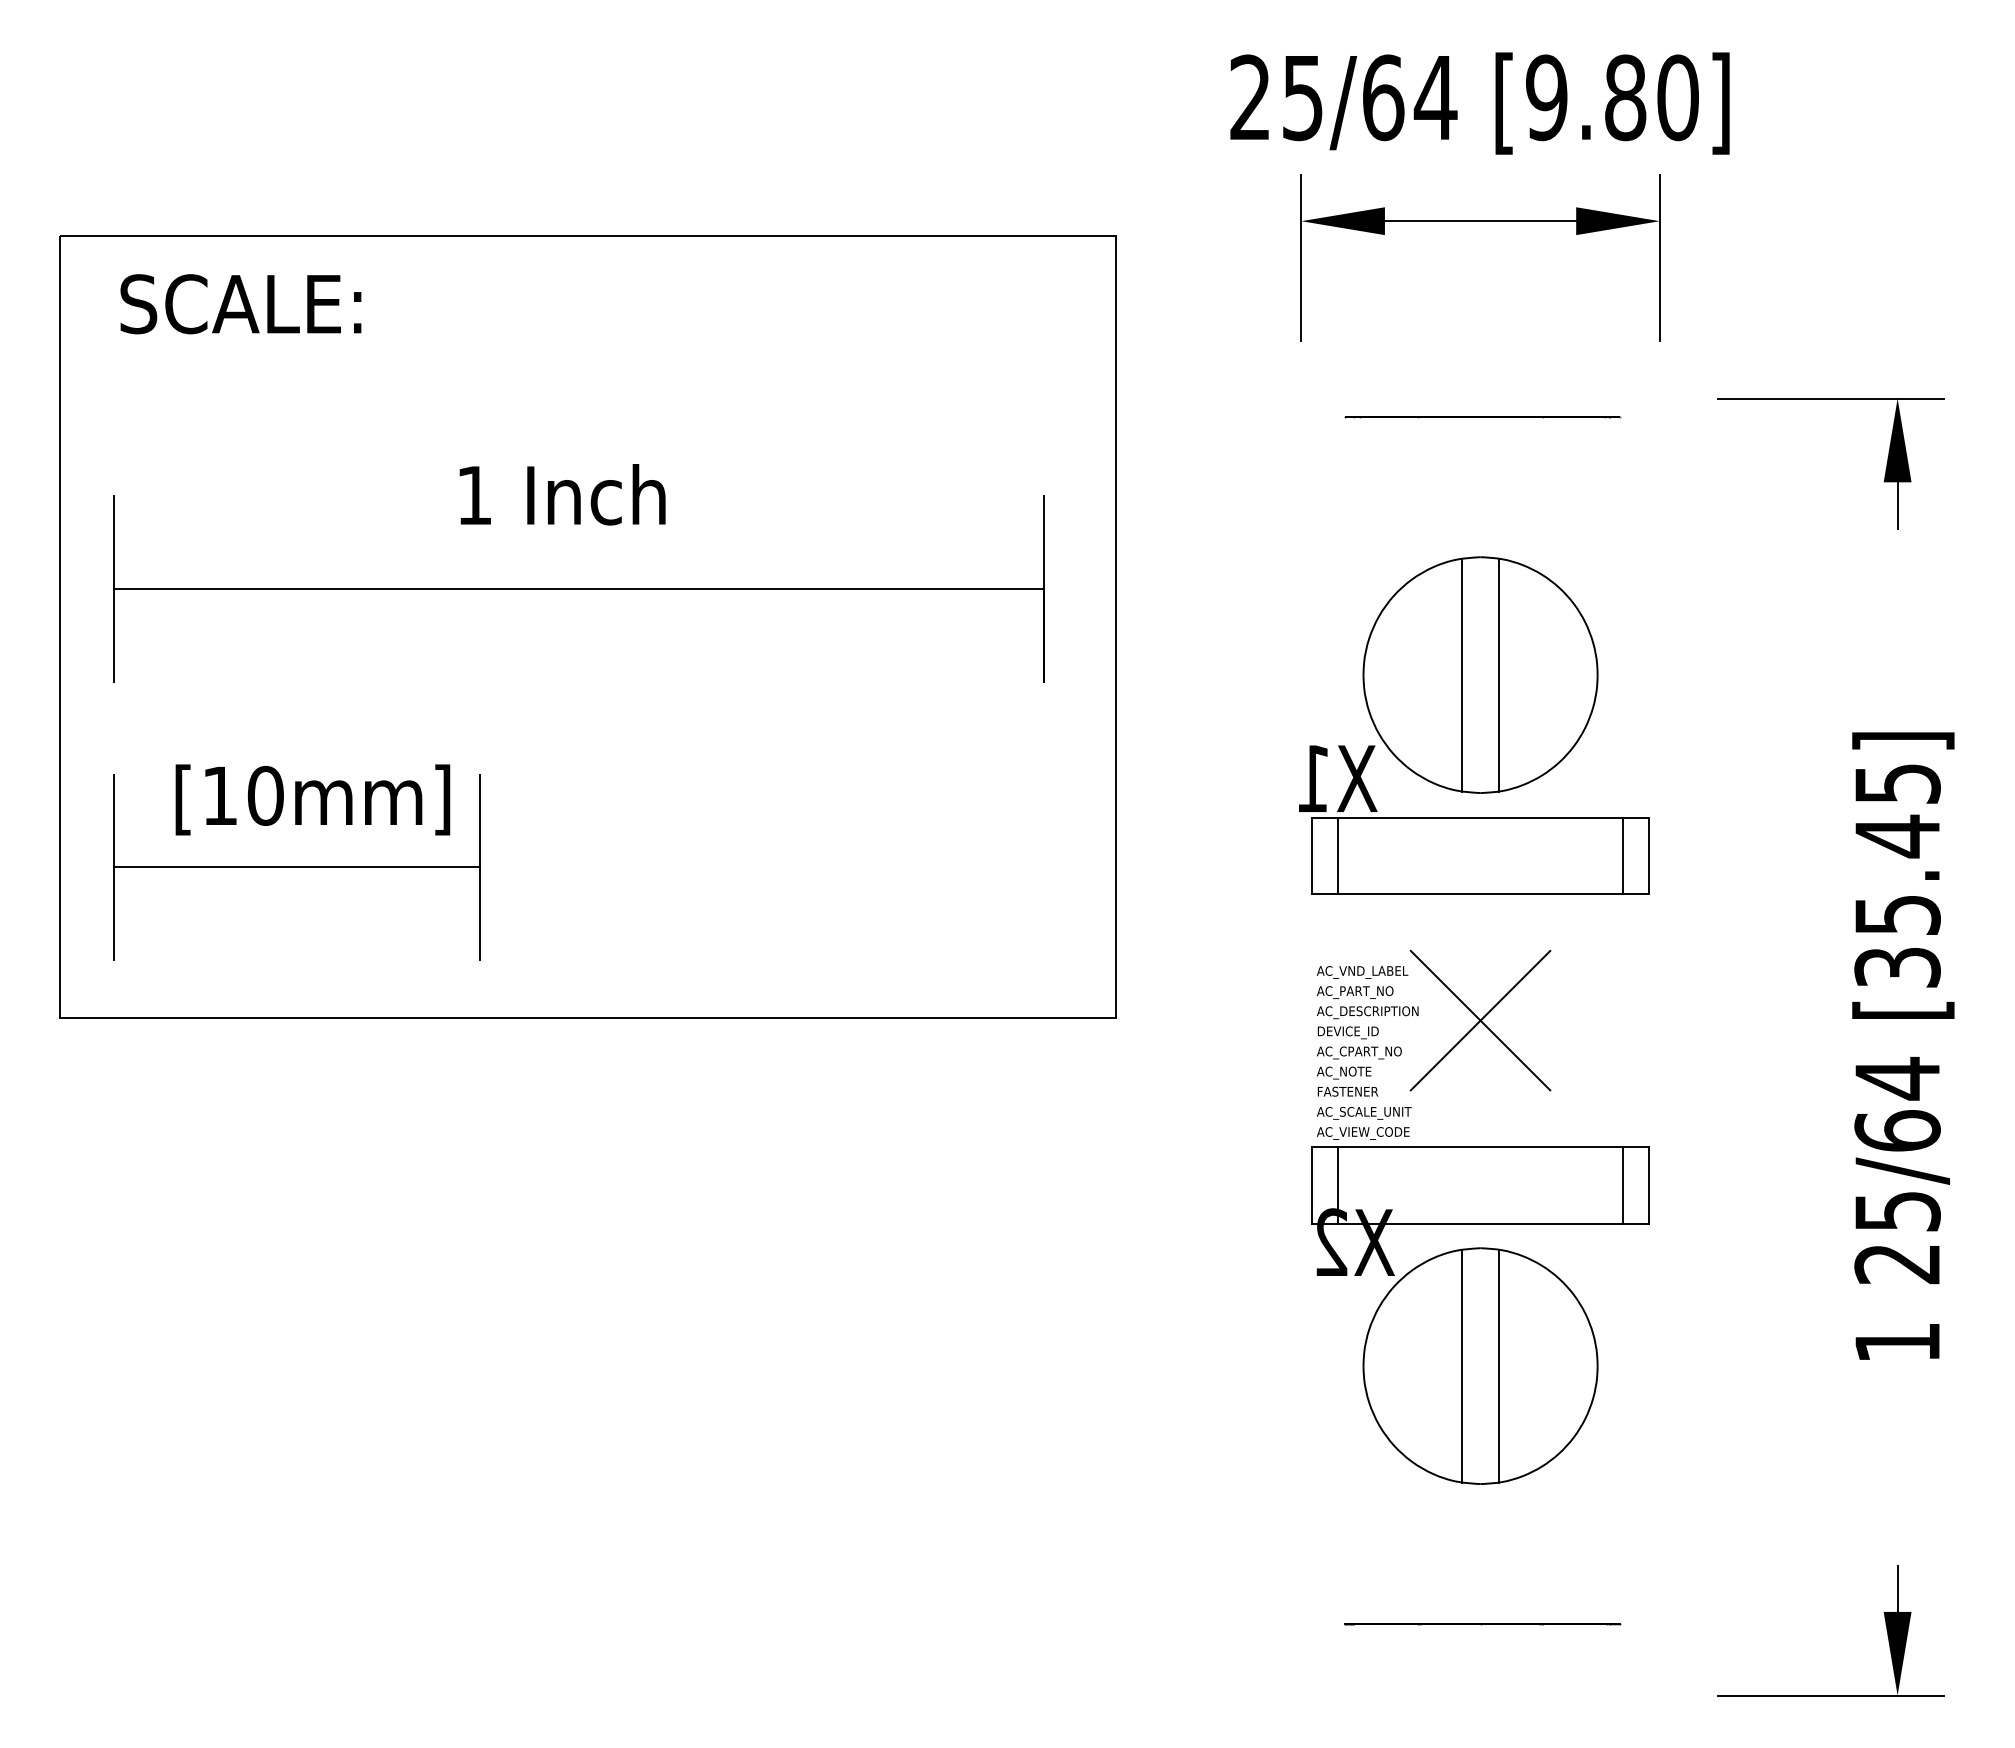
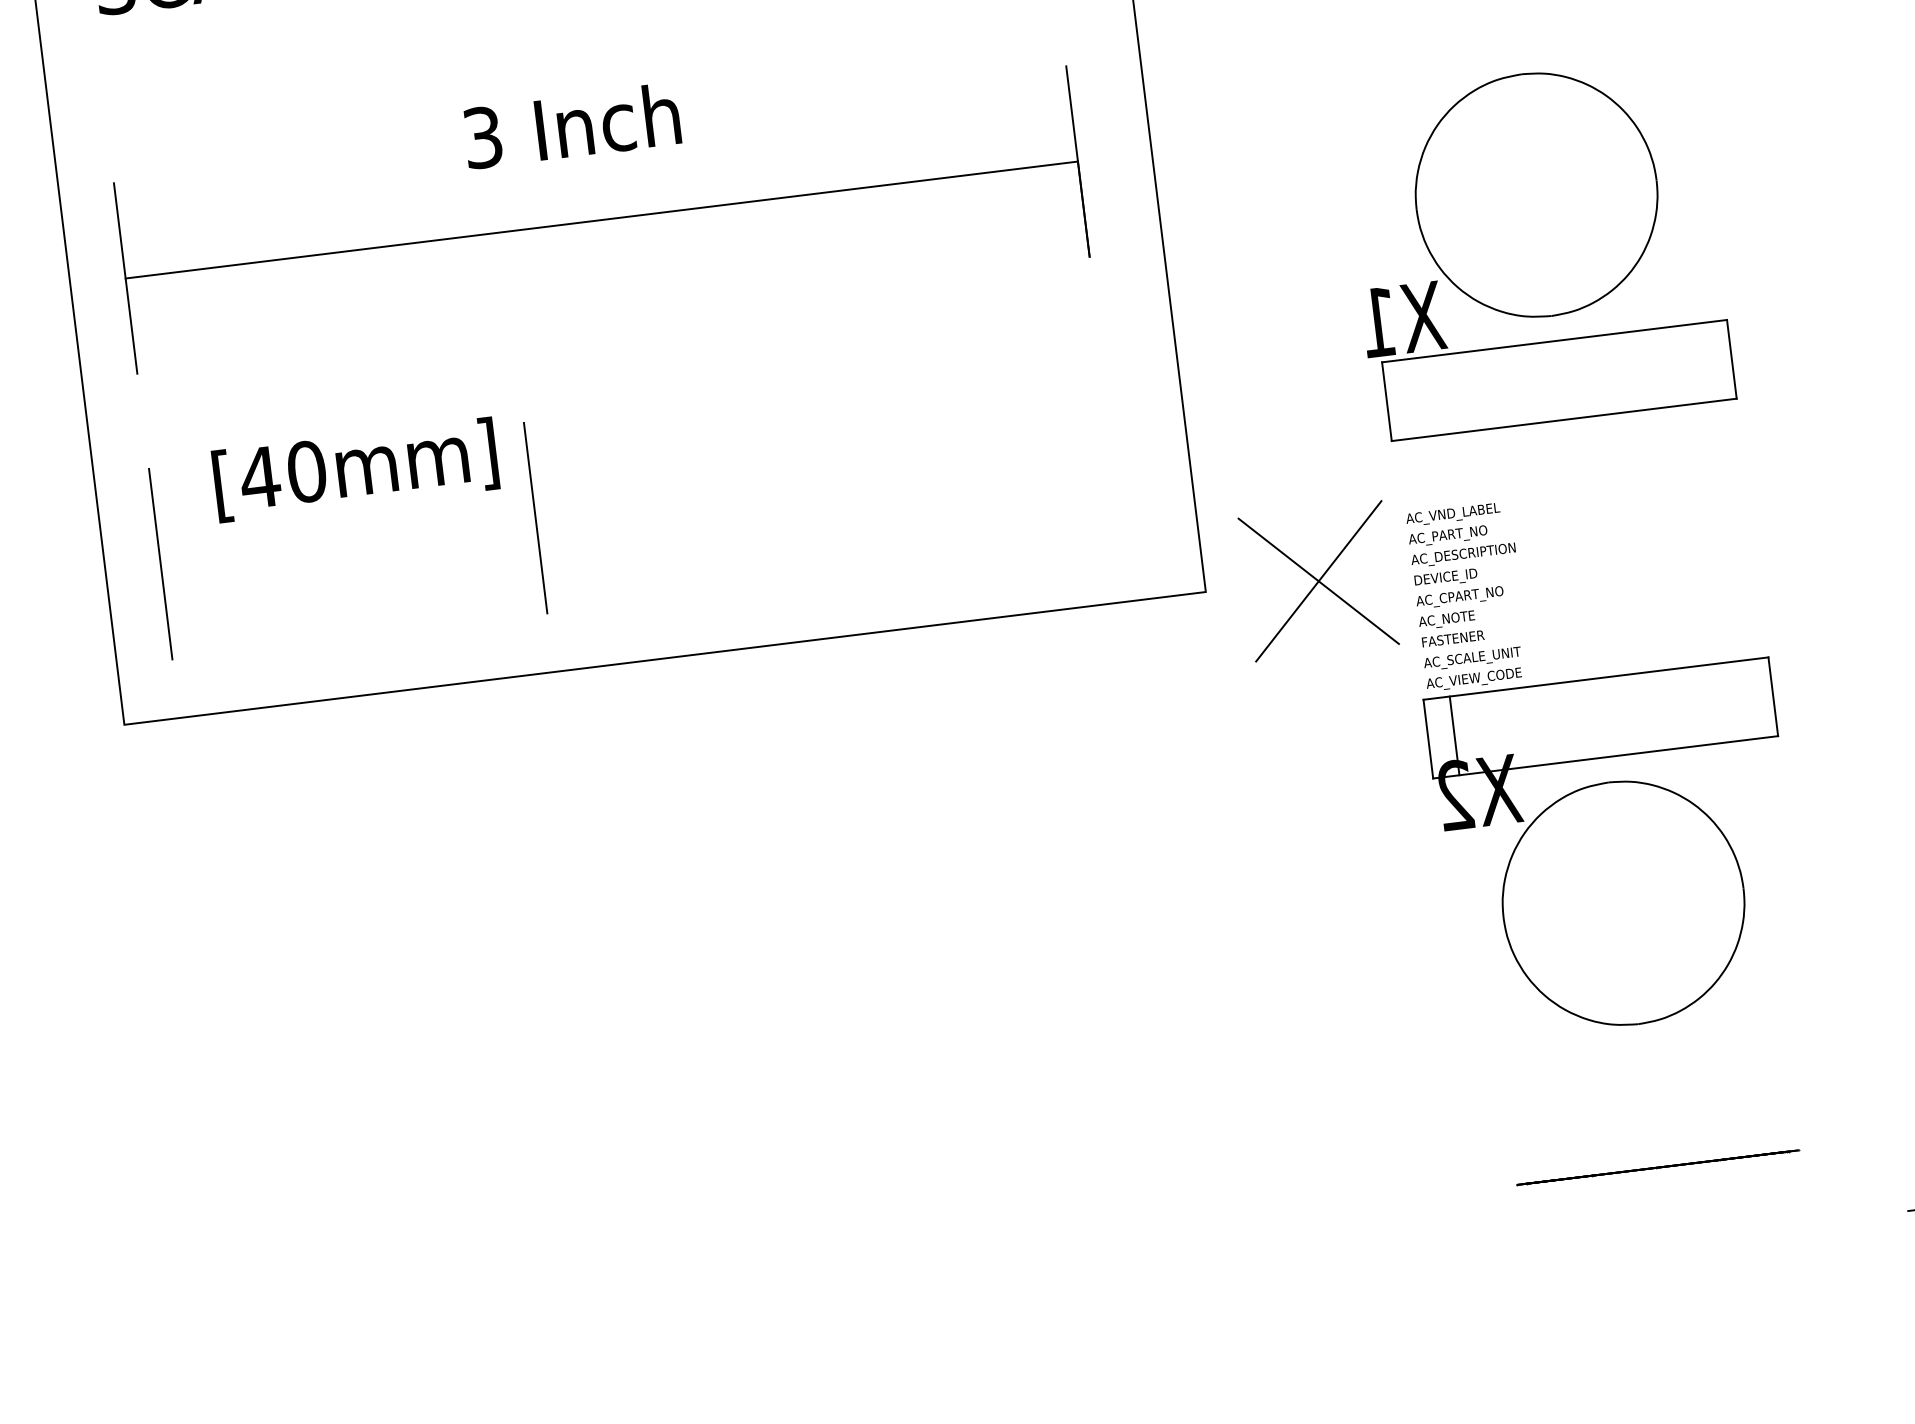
text: (474, 495) -> (483, 137), 1 -> 3
line: (1462, 674) -> (1518, 196), removed
line: (1498, 674) -> (1554, 192), removed
text: (220, 795) -> (260, 477), [10mm] -> [40mm]
line: (1337, 855) -> (1412, 398), removed
line: (1623, 855) -> (1705, 362), removed
line: (297, 867) -> (348, 541), removed
part: (1480, 1020) -> (1318, 581), moved
line: (1623, 1184) -> (1747, 699), removed
line: (1462, 1365) -> (1604, 904), removed
line: (1498, 1365) -> (1641, 900), removed

